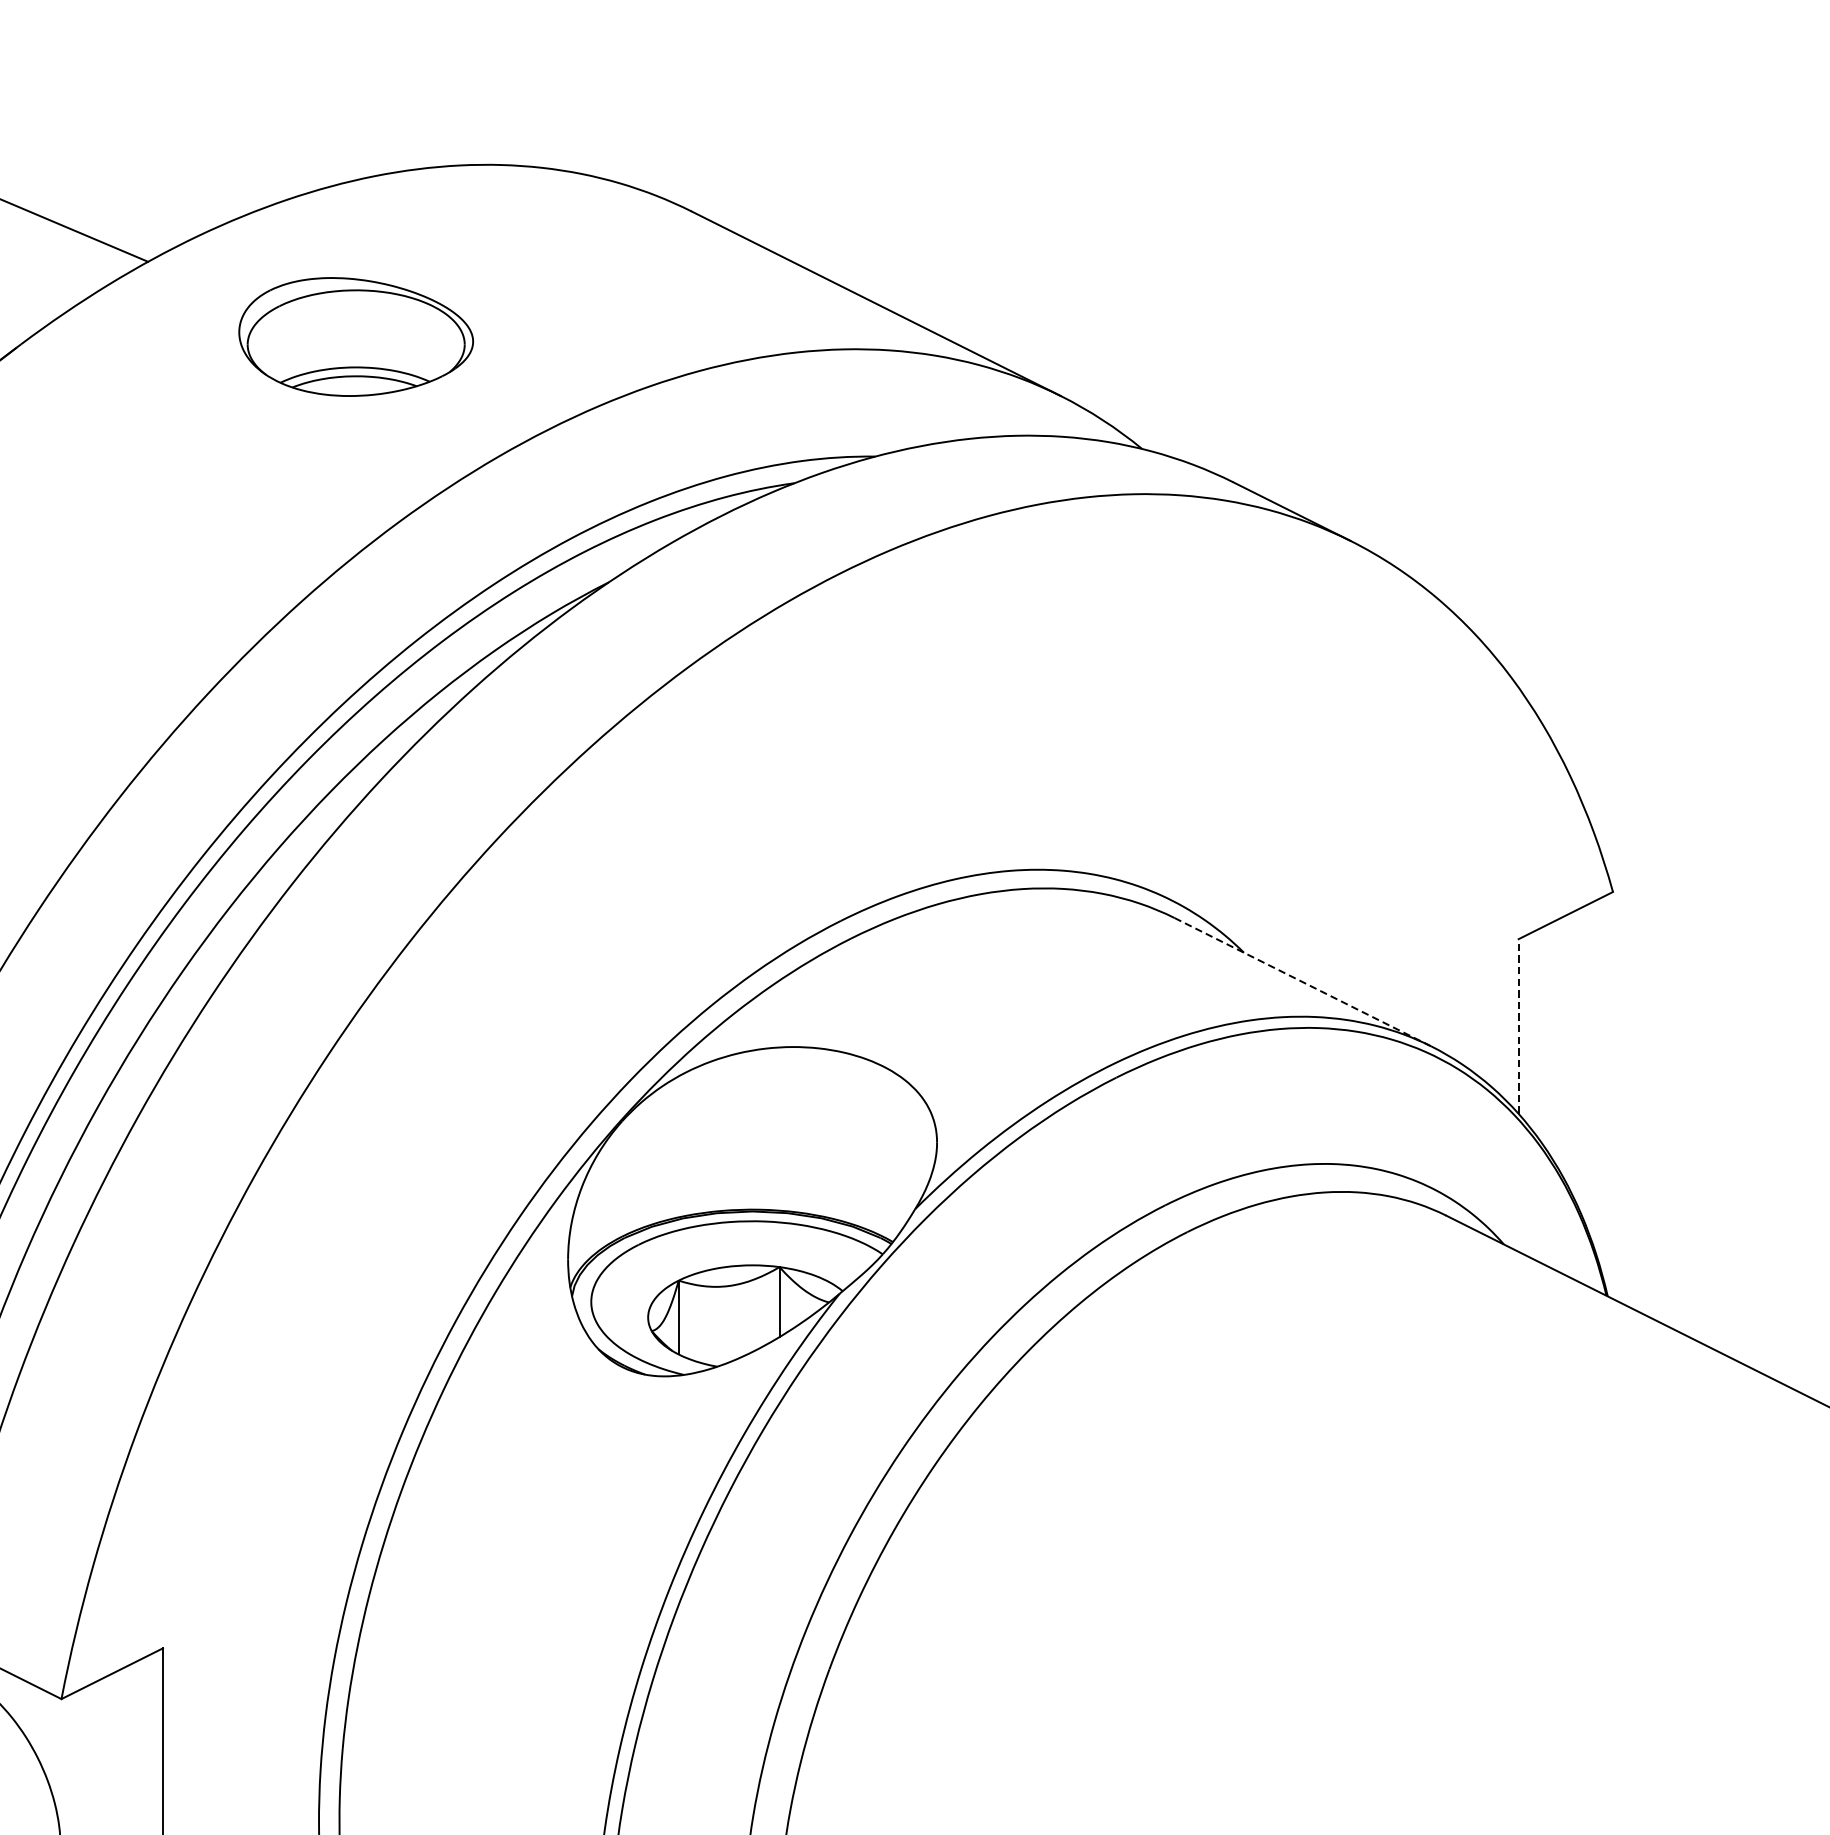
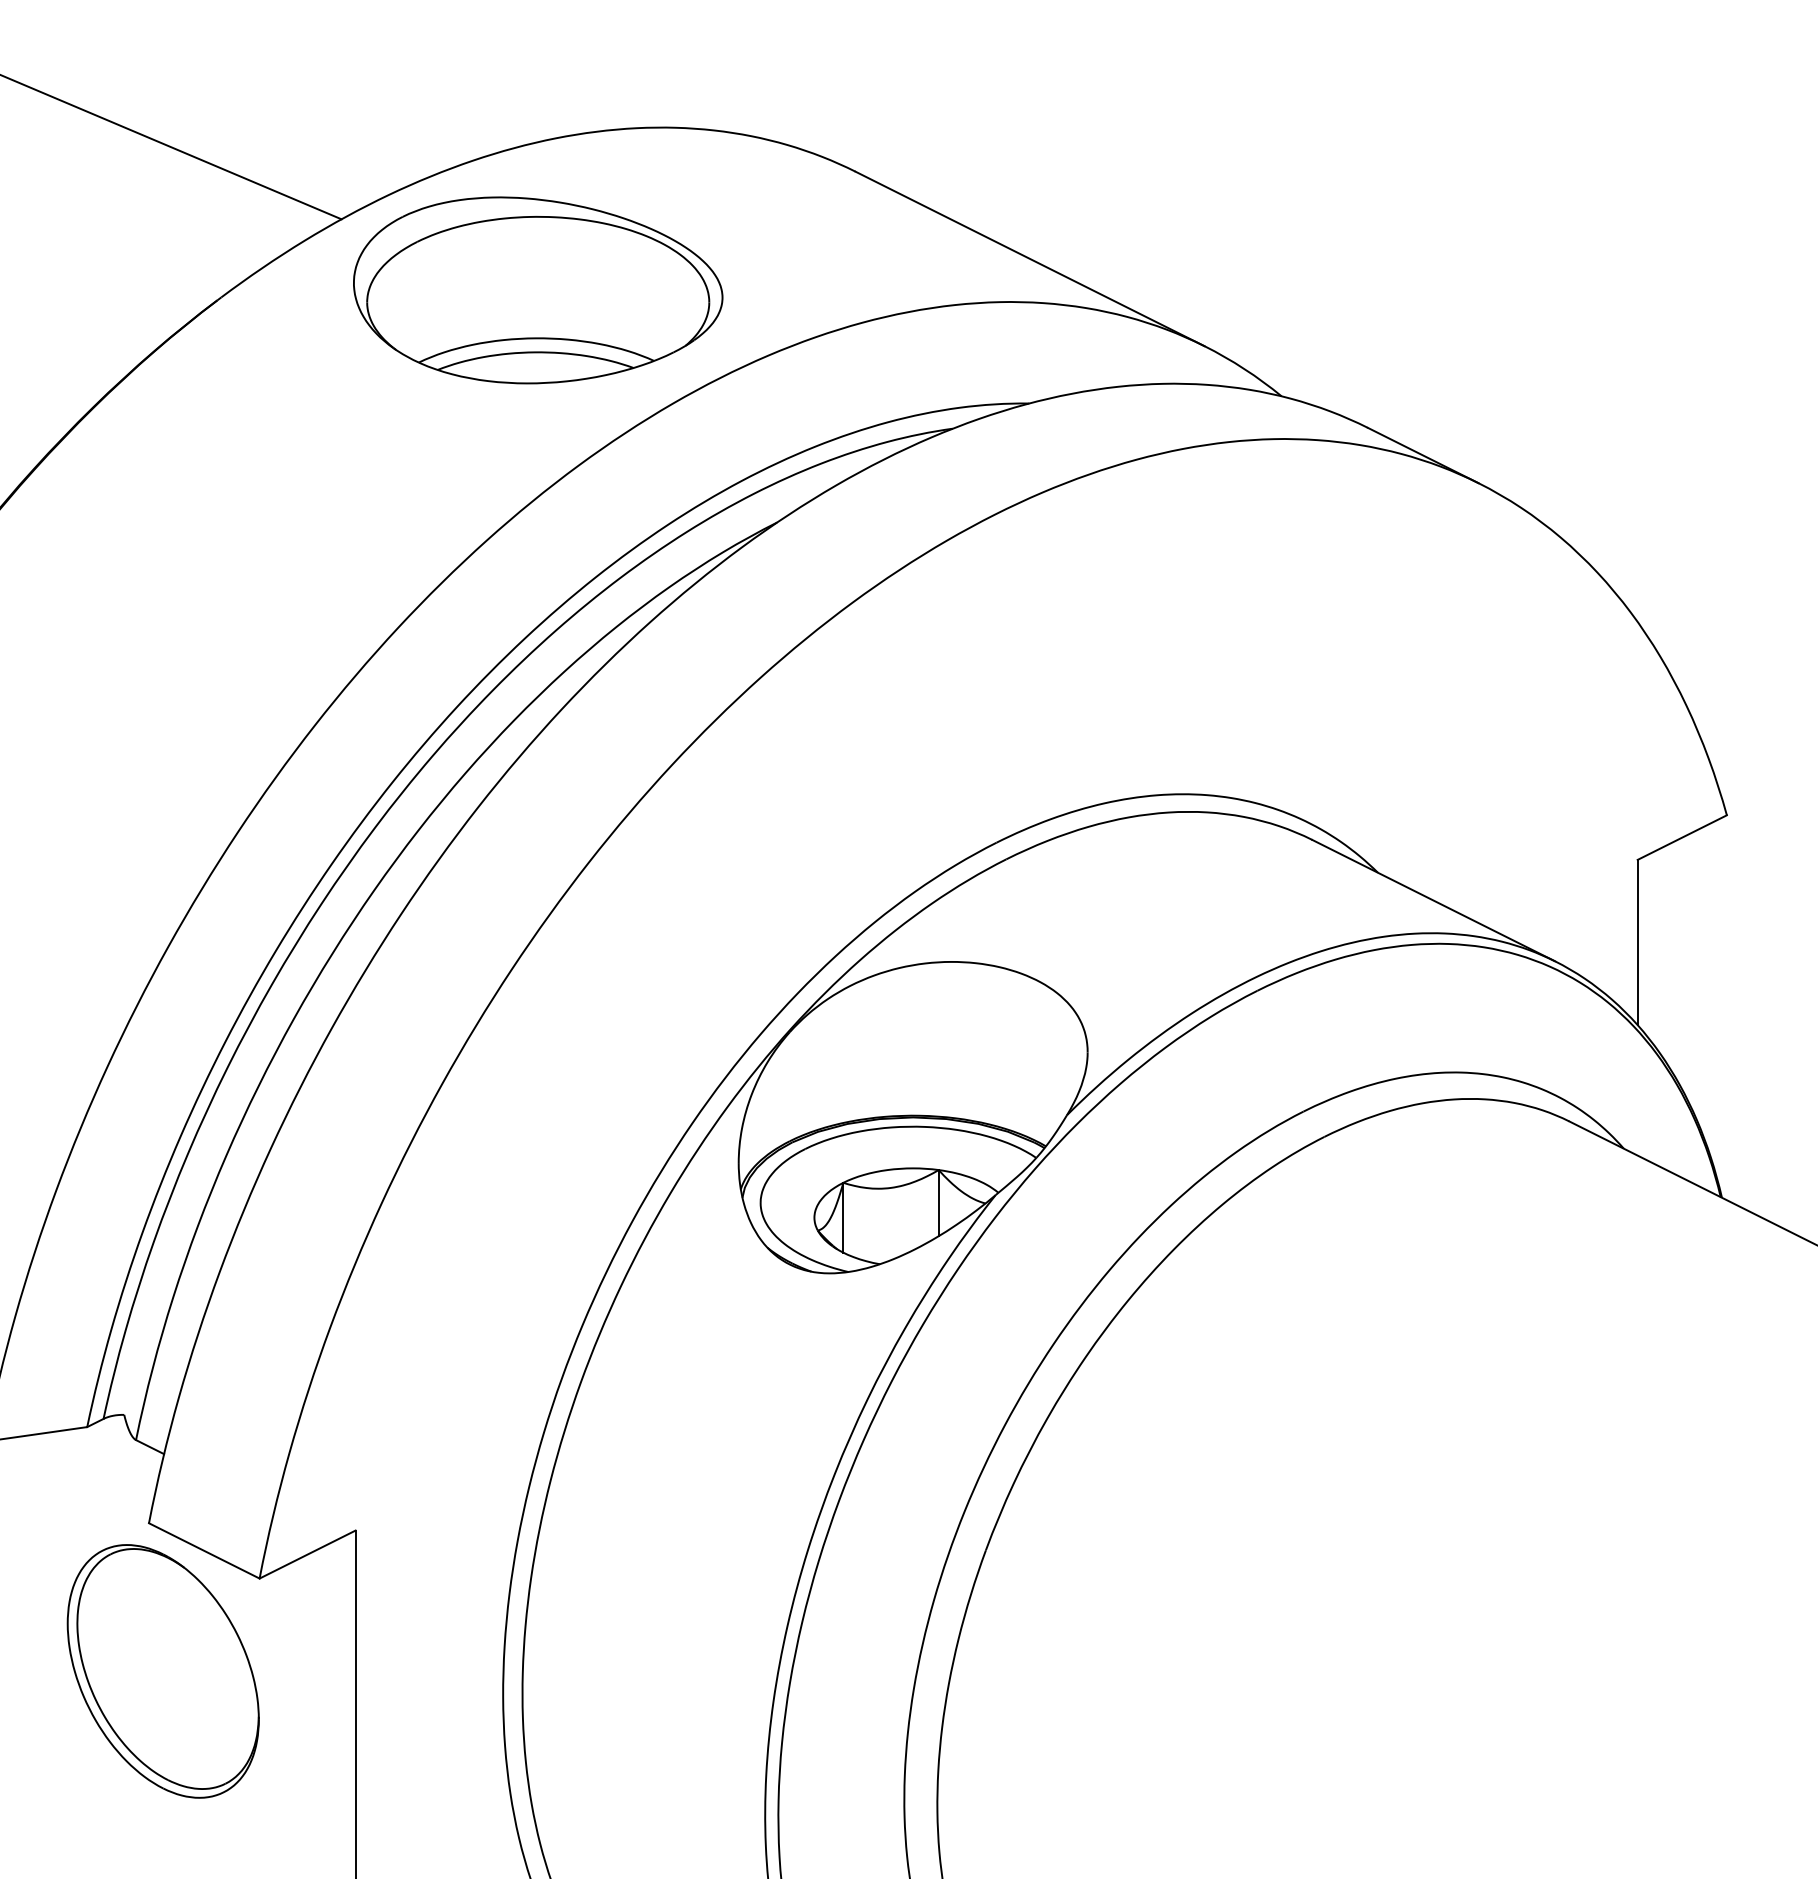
part: (356, 337) -> (538, 290), size x1.67
line: (1302, 982) -> (1433, 900), dashed -> solid
line: (1518, 1026) -> (1637, 942), dashed -> solid

